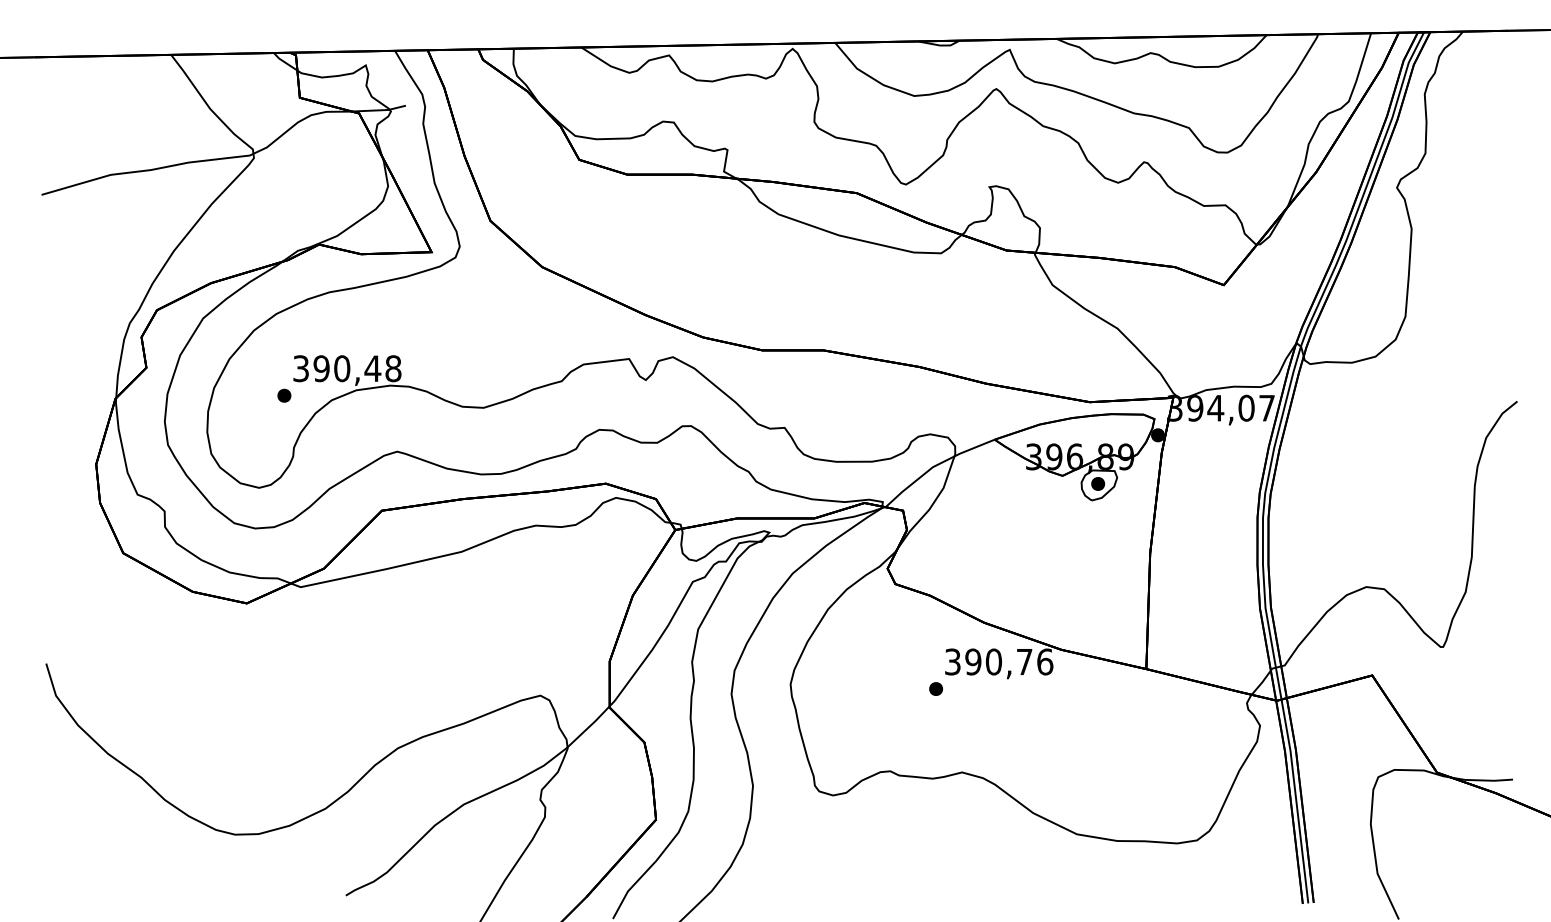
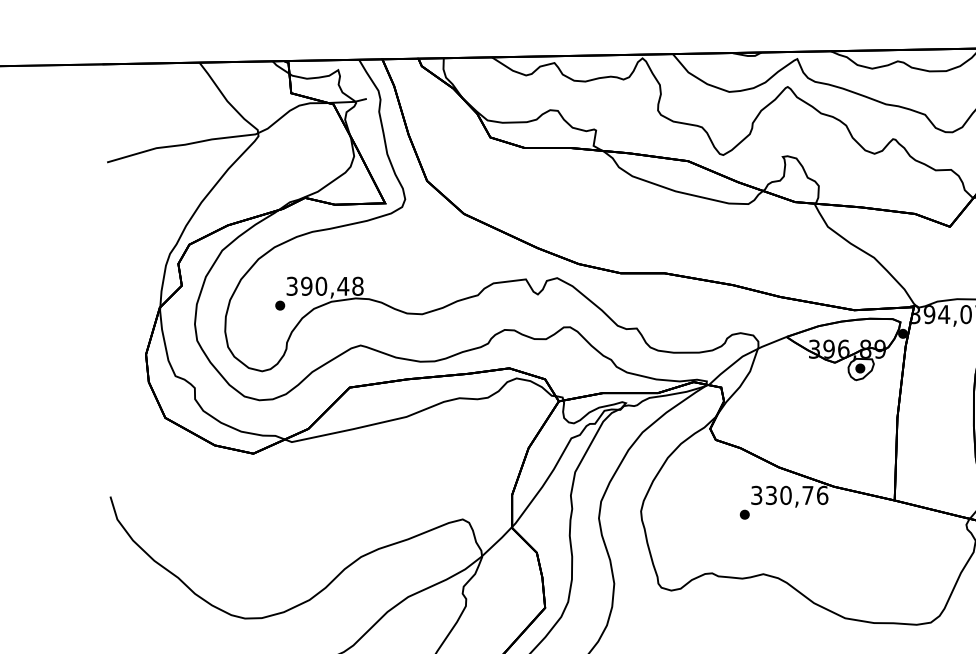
text: (973, 661) -> (771, 495), 390,76 -> 330,76

